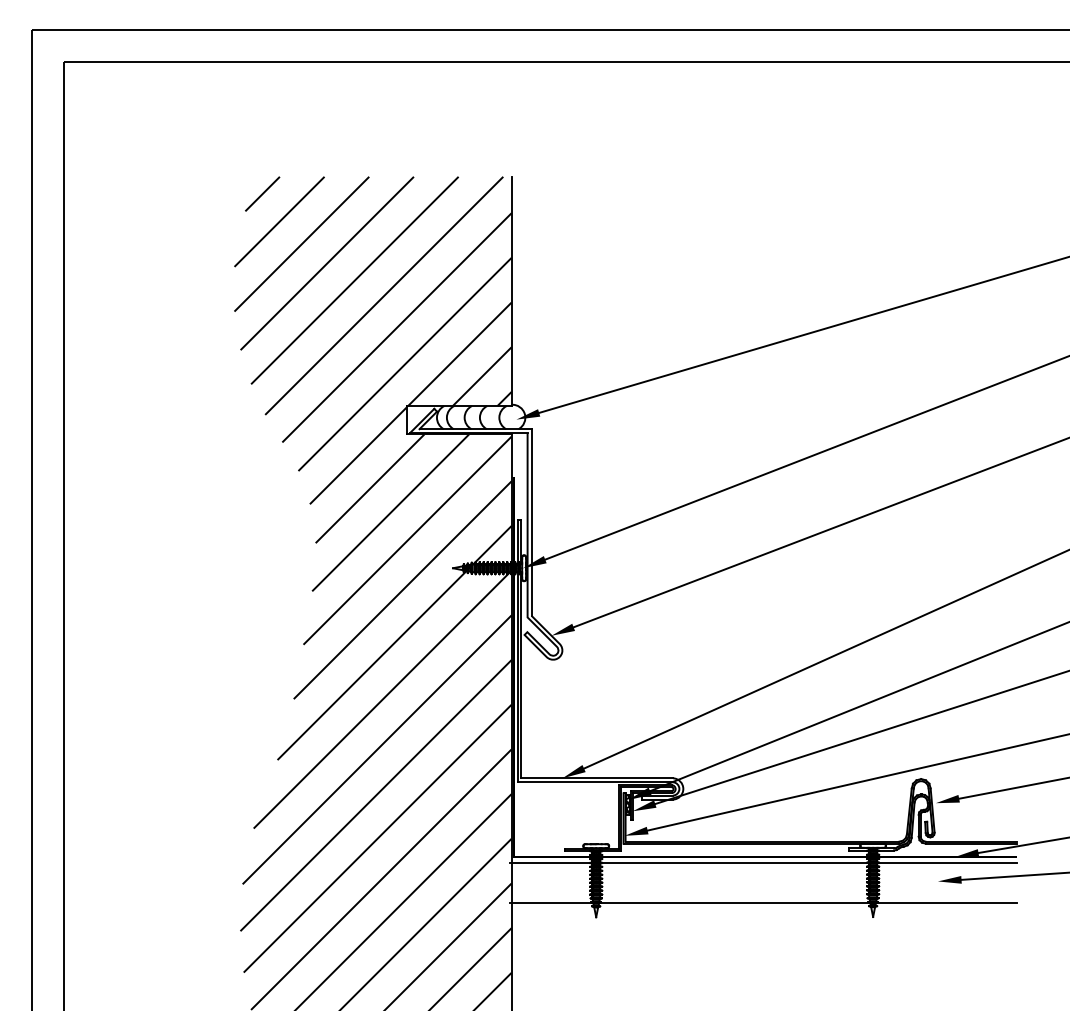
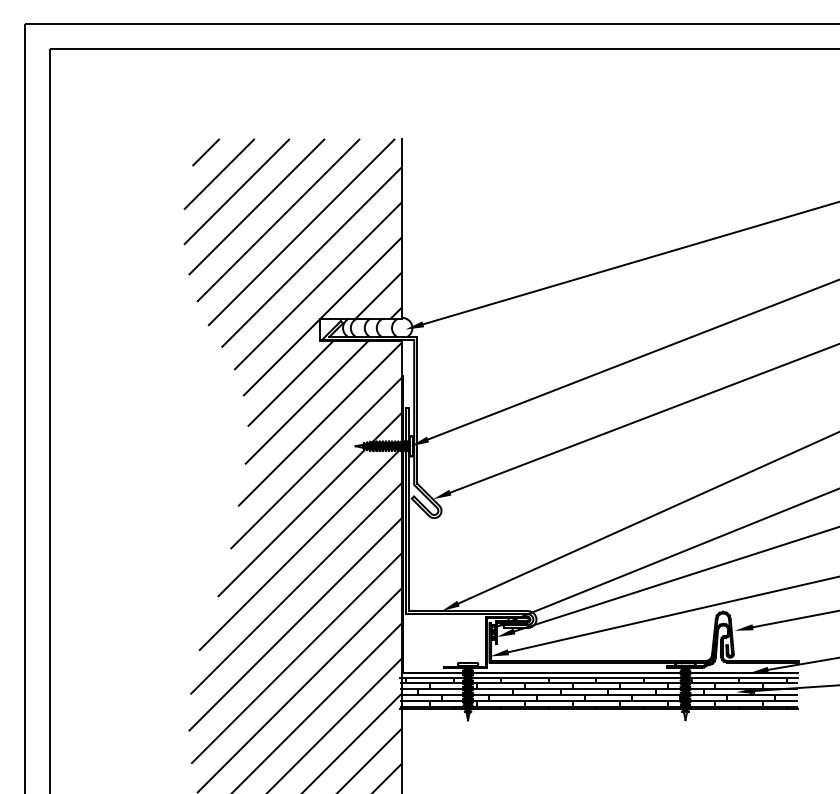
hatch: (551, 882) -> (432, 693), added
hatch: (807, 882) -> (633, 693), added

